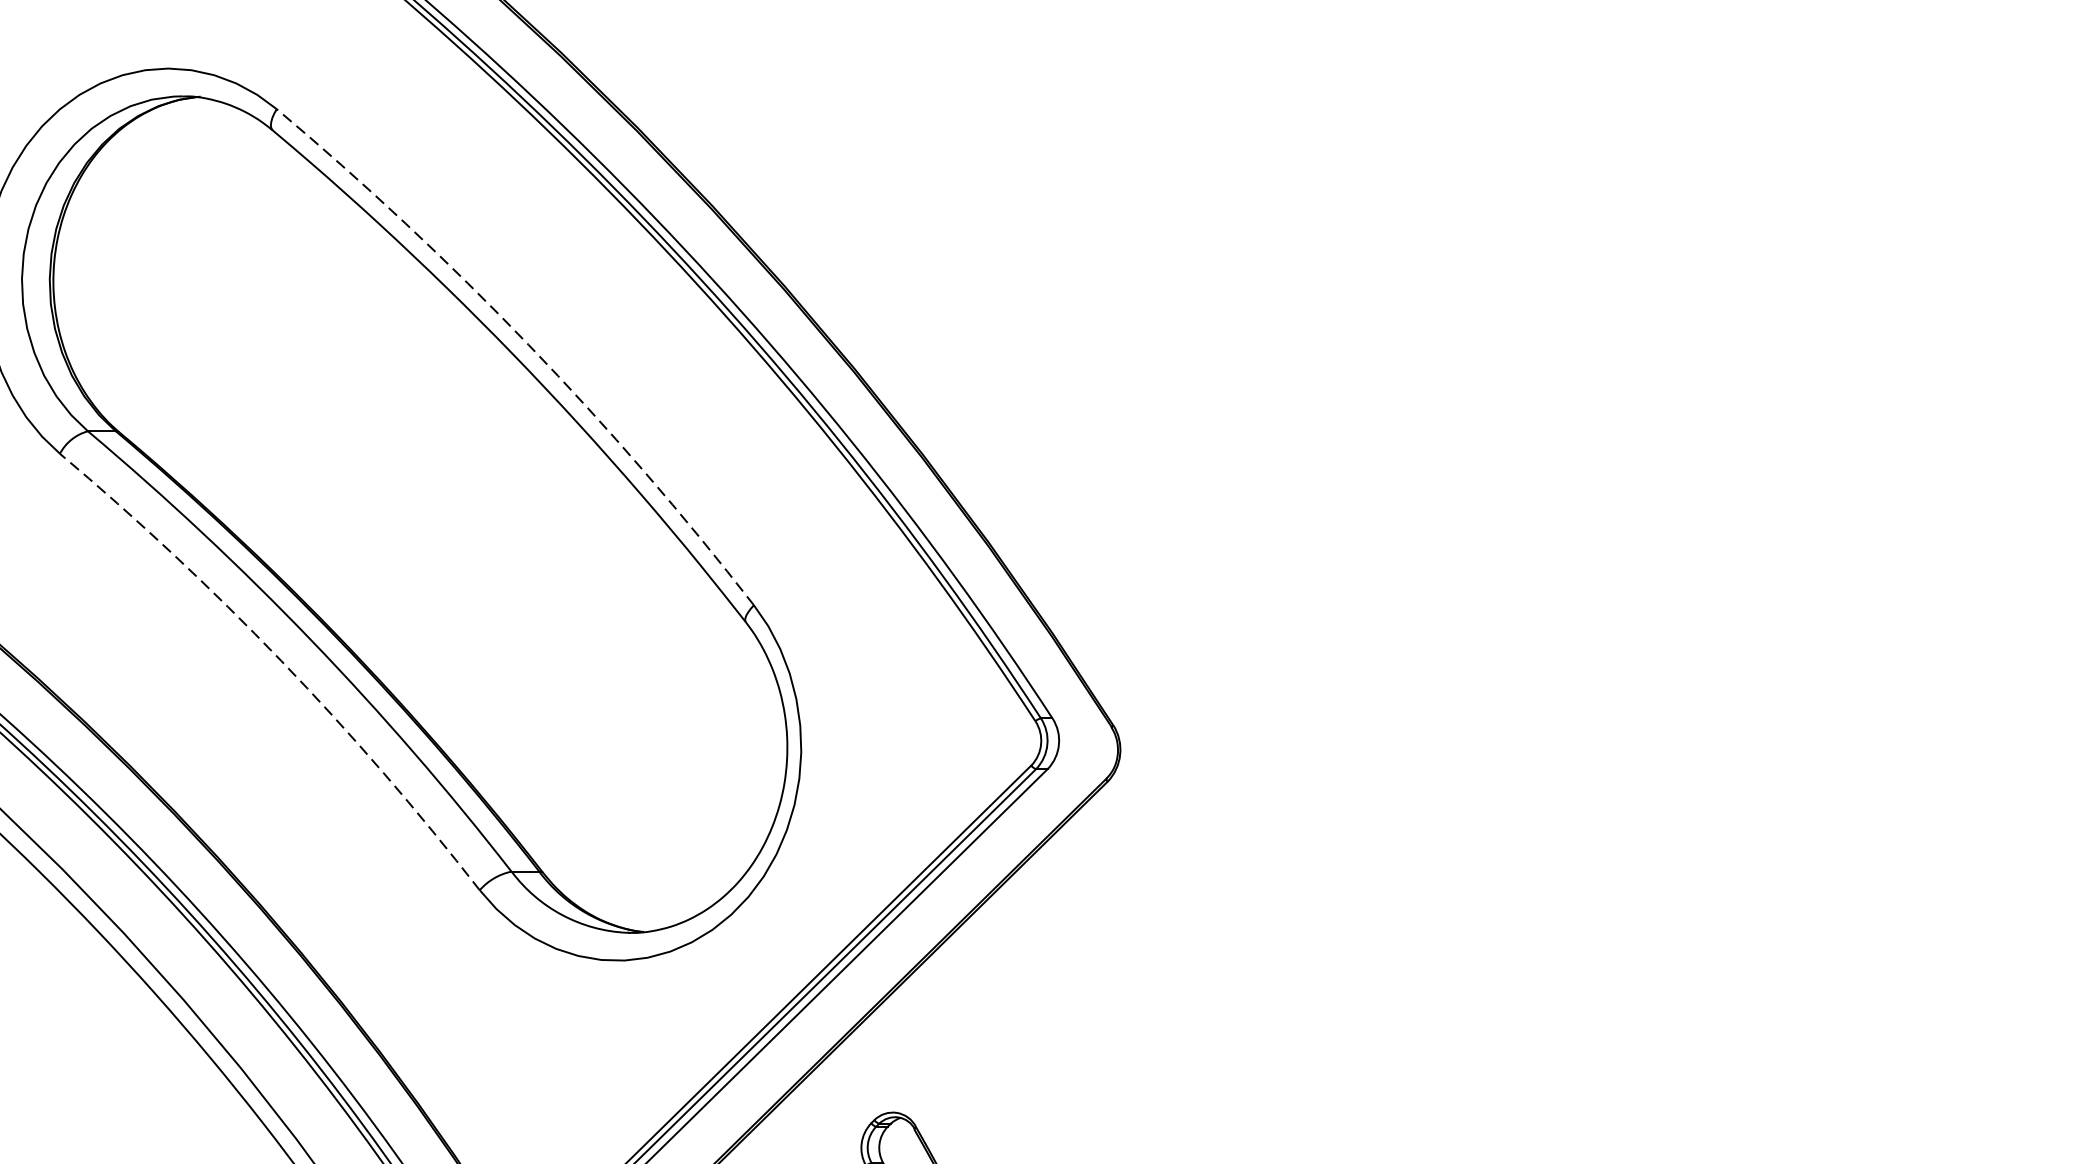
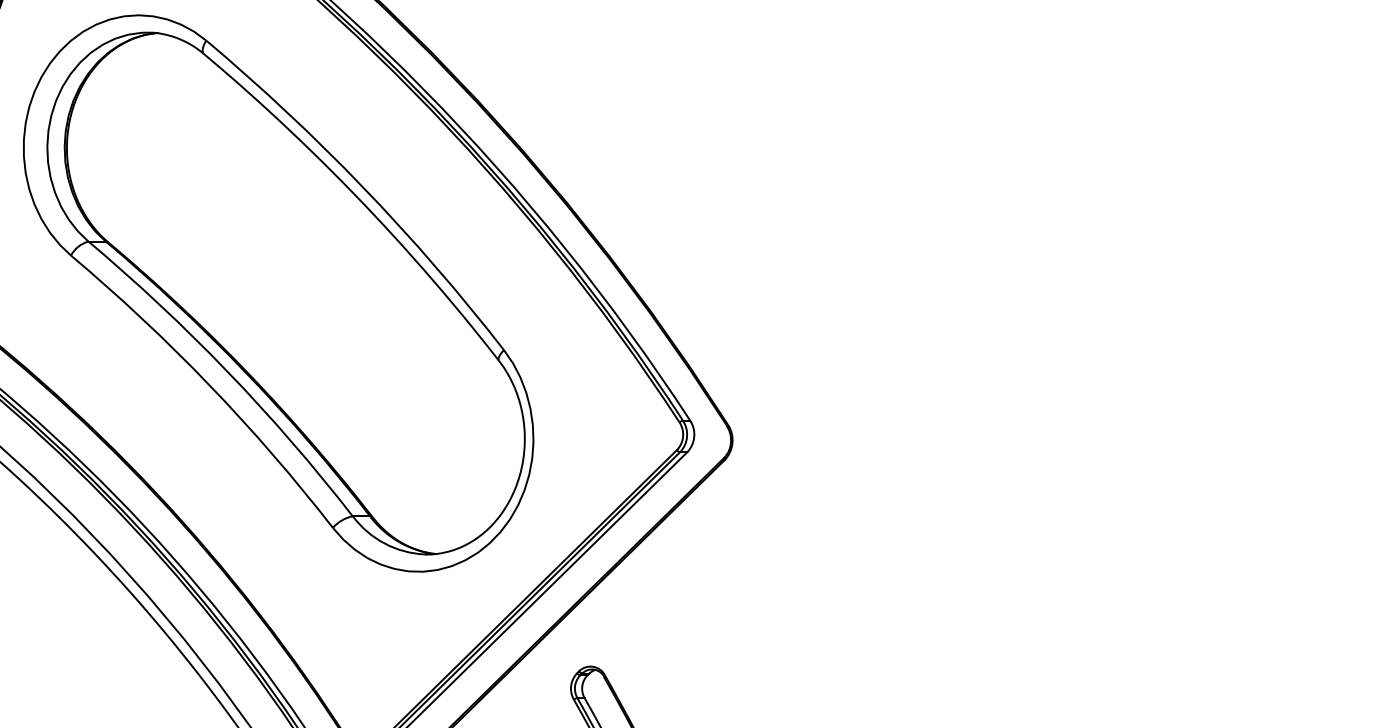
arc: (528, 344) -> (363, 187), dashed -> solid
arc: (281, 660) -> (209, 384), dashed -> solid

